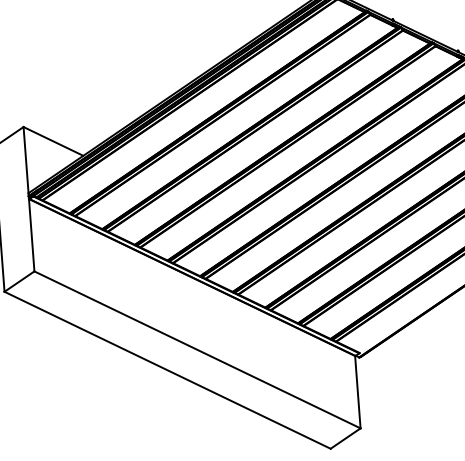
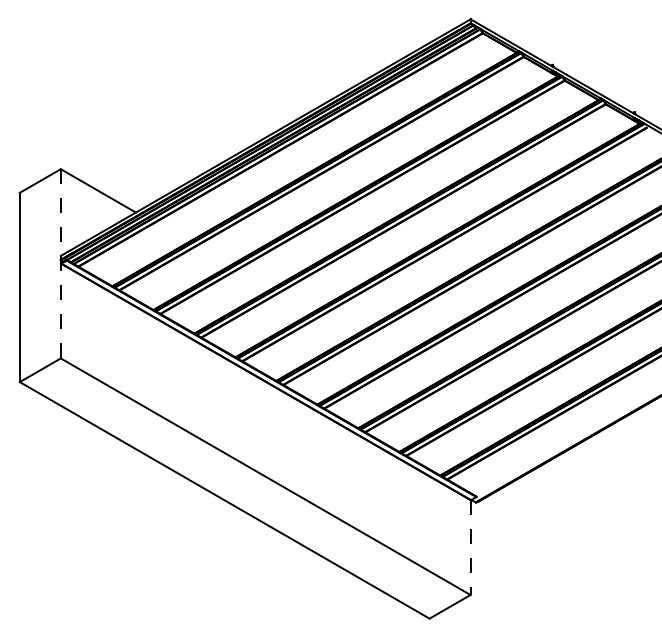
line: (28, 199) -> (60, 263), solid -> dashed
line: (357, 392) -> (470, 548), solid -> dashed

